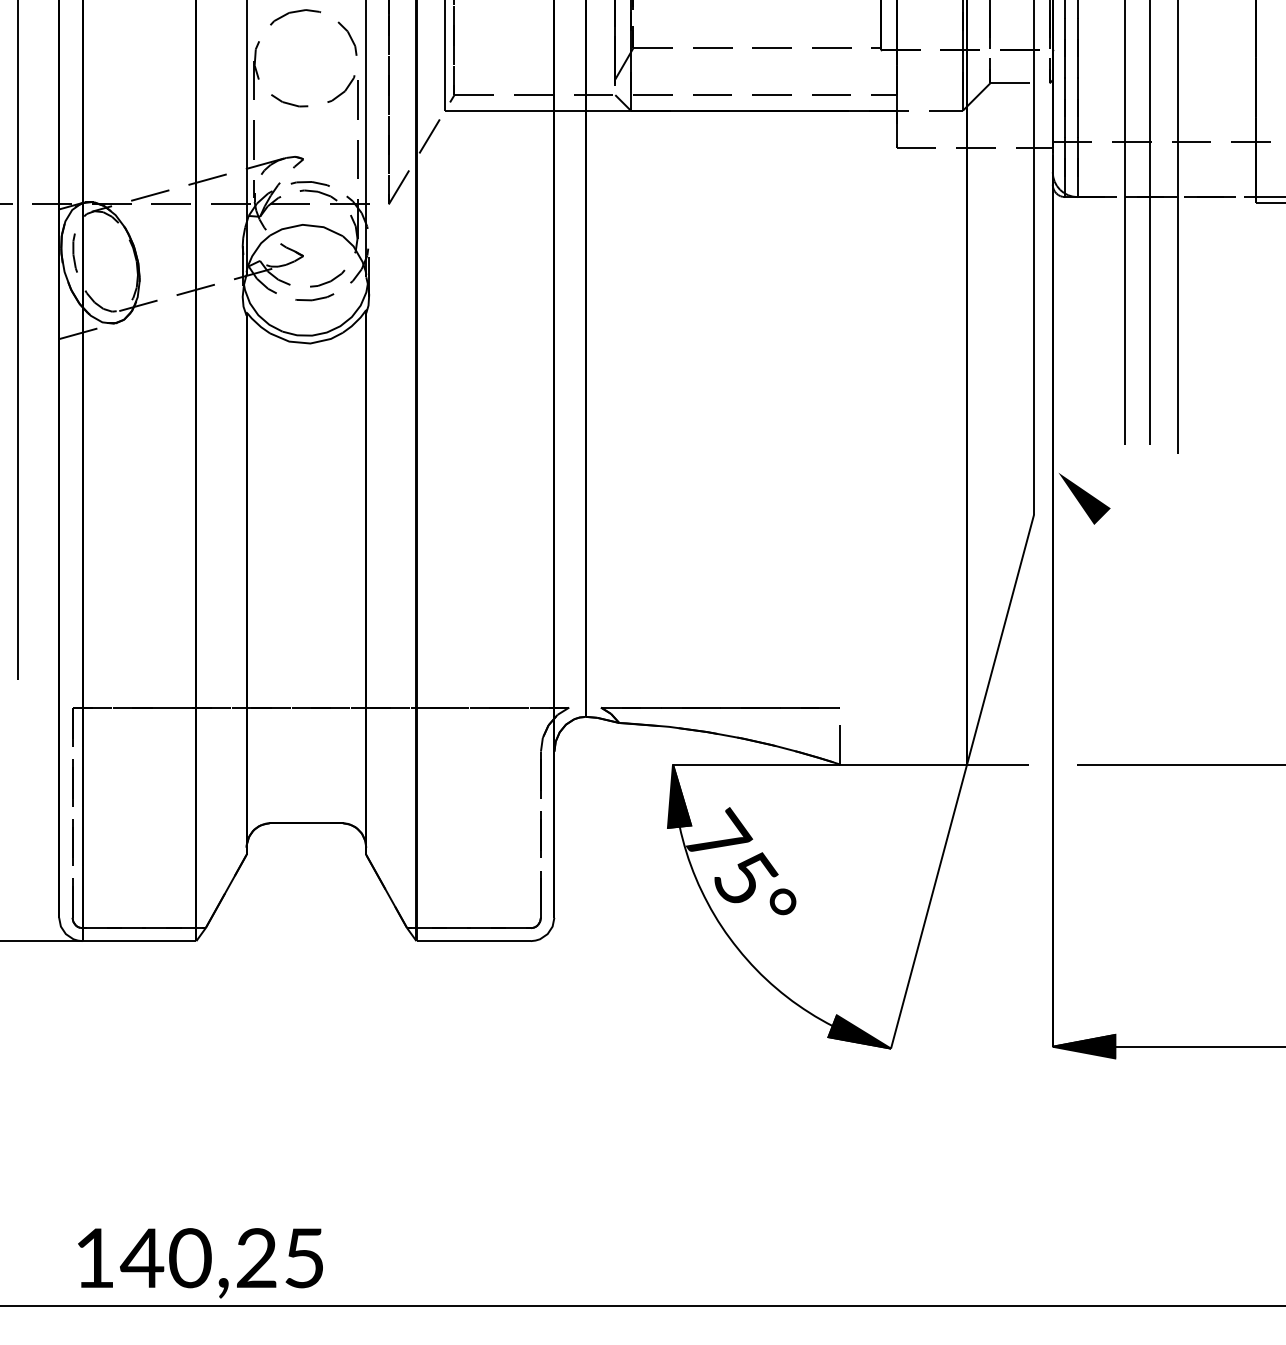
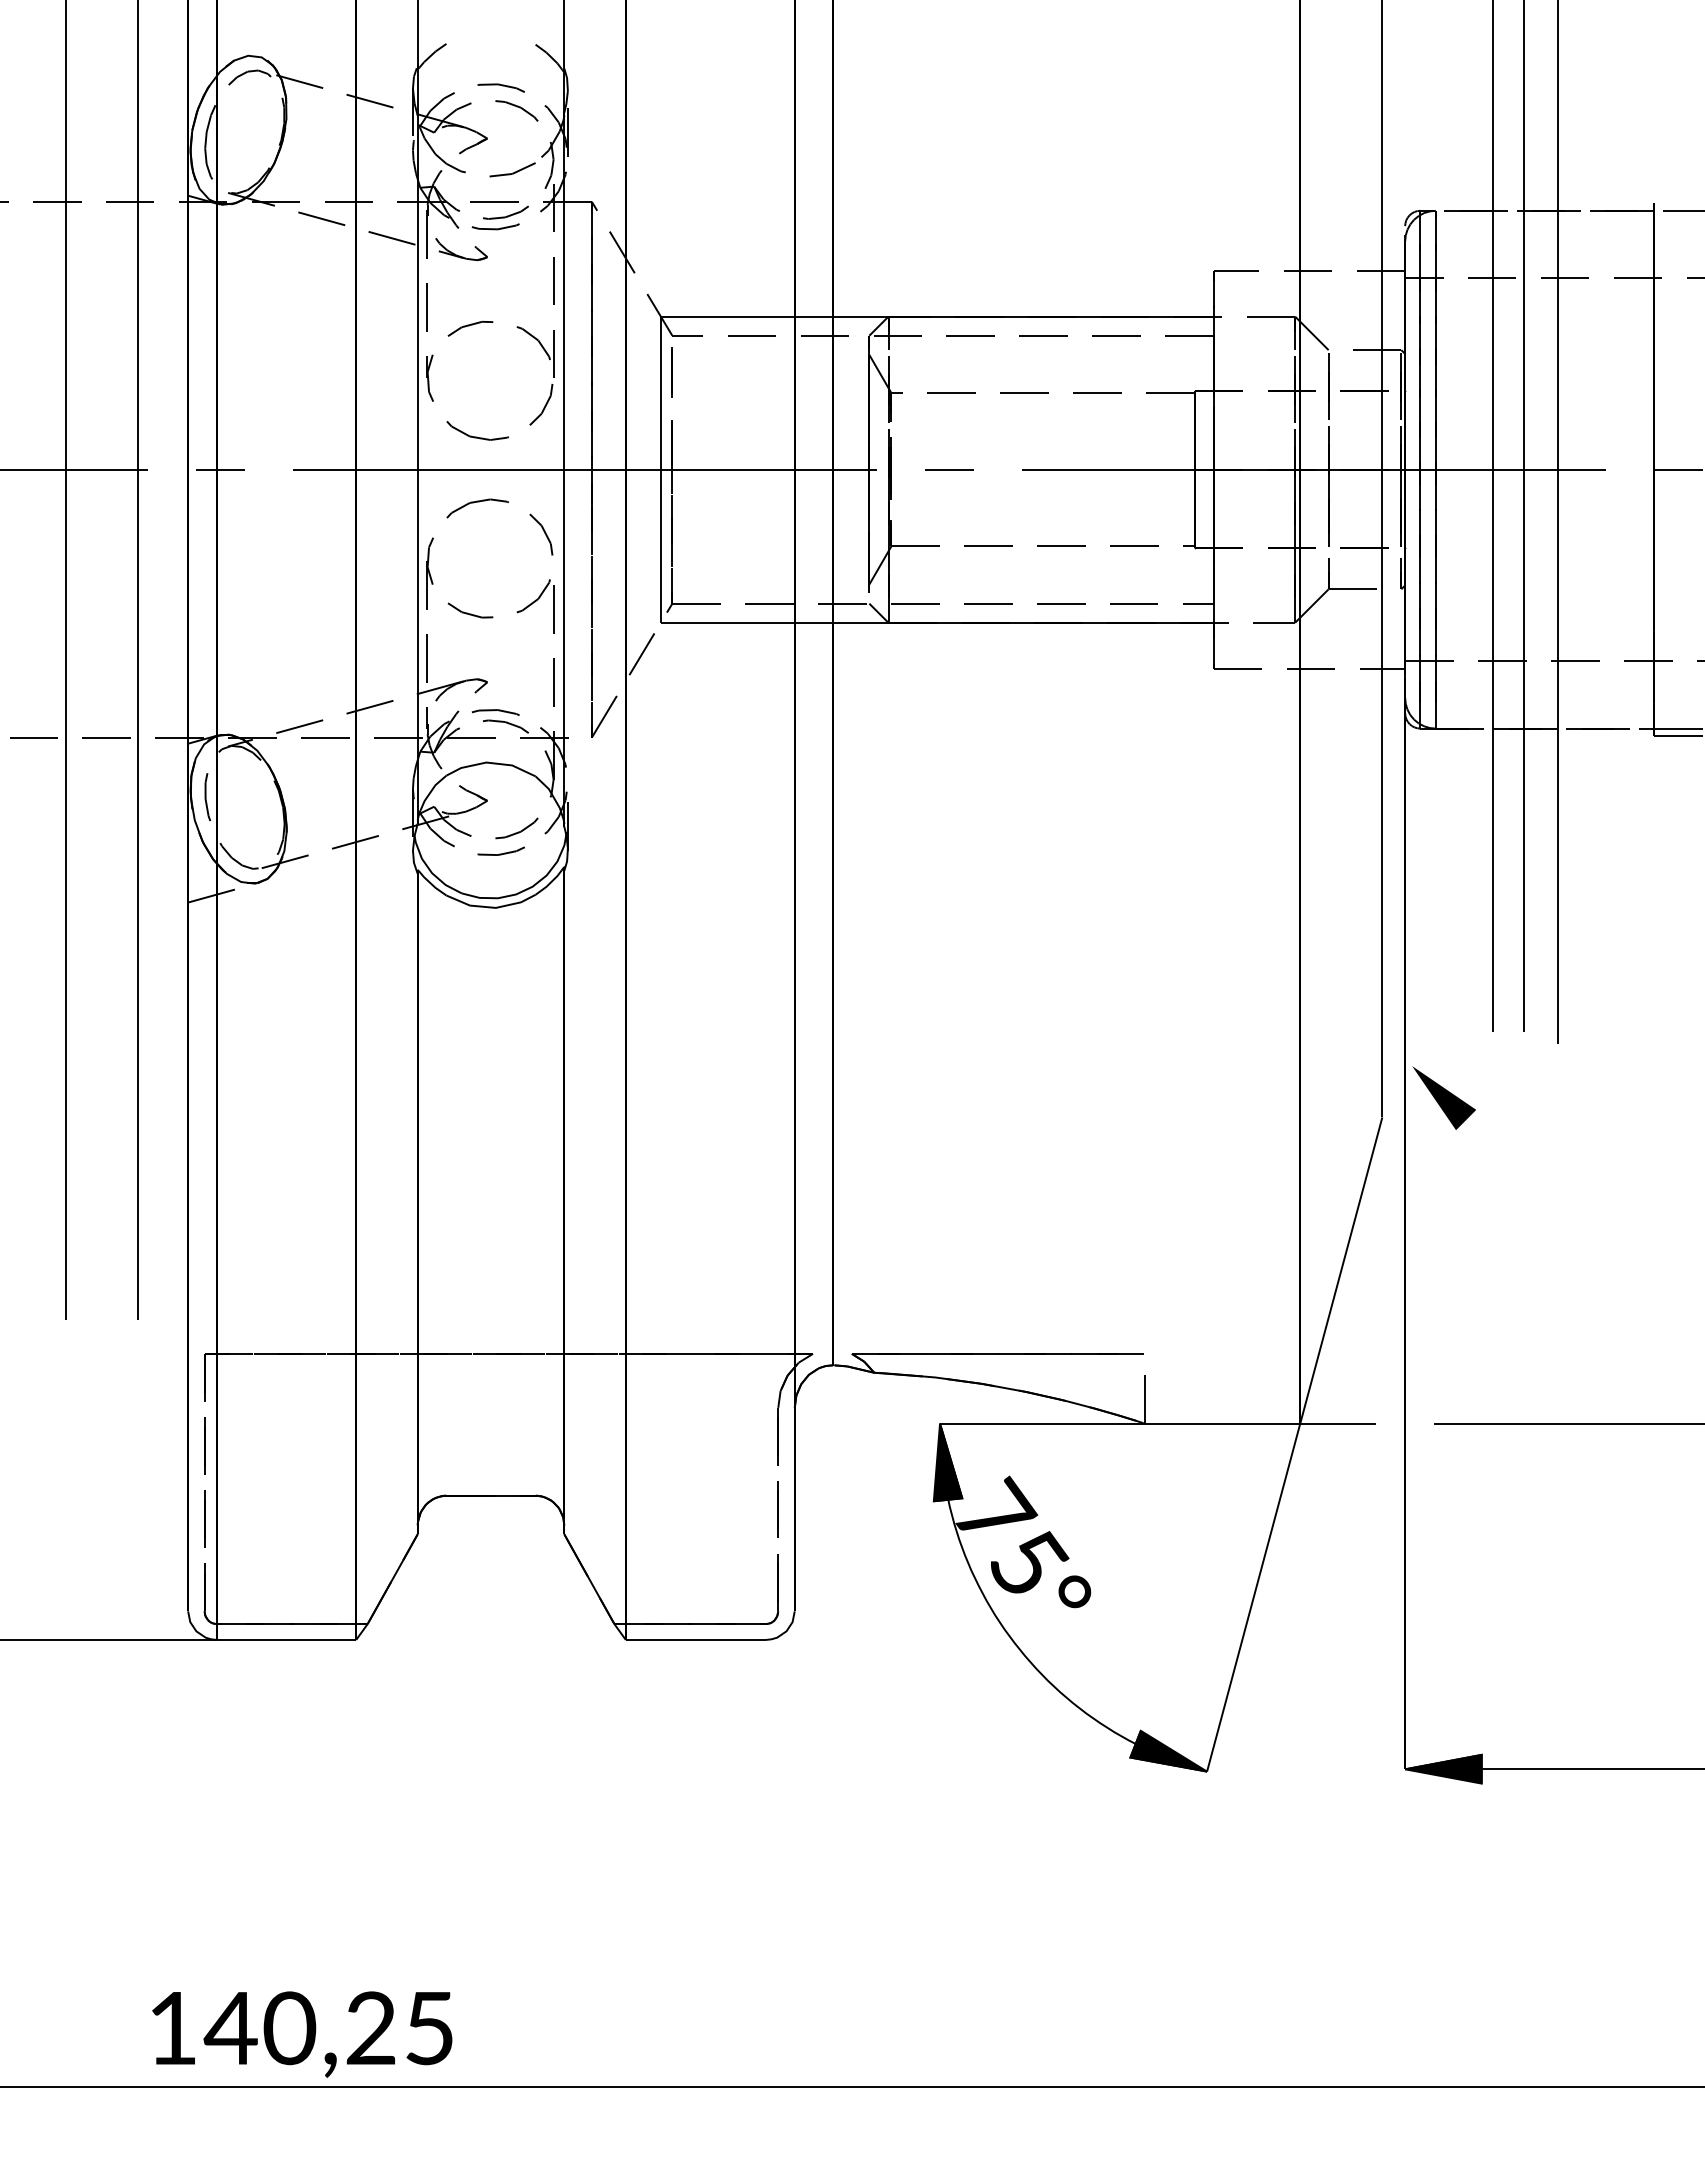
text: (200, 1263) -> (302, 2034), moved

